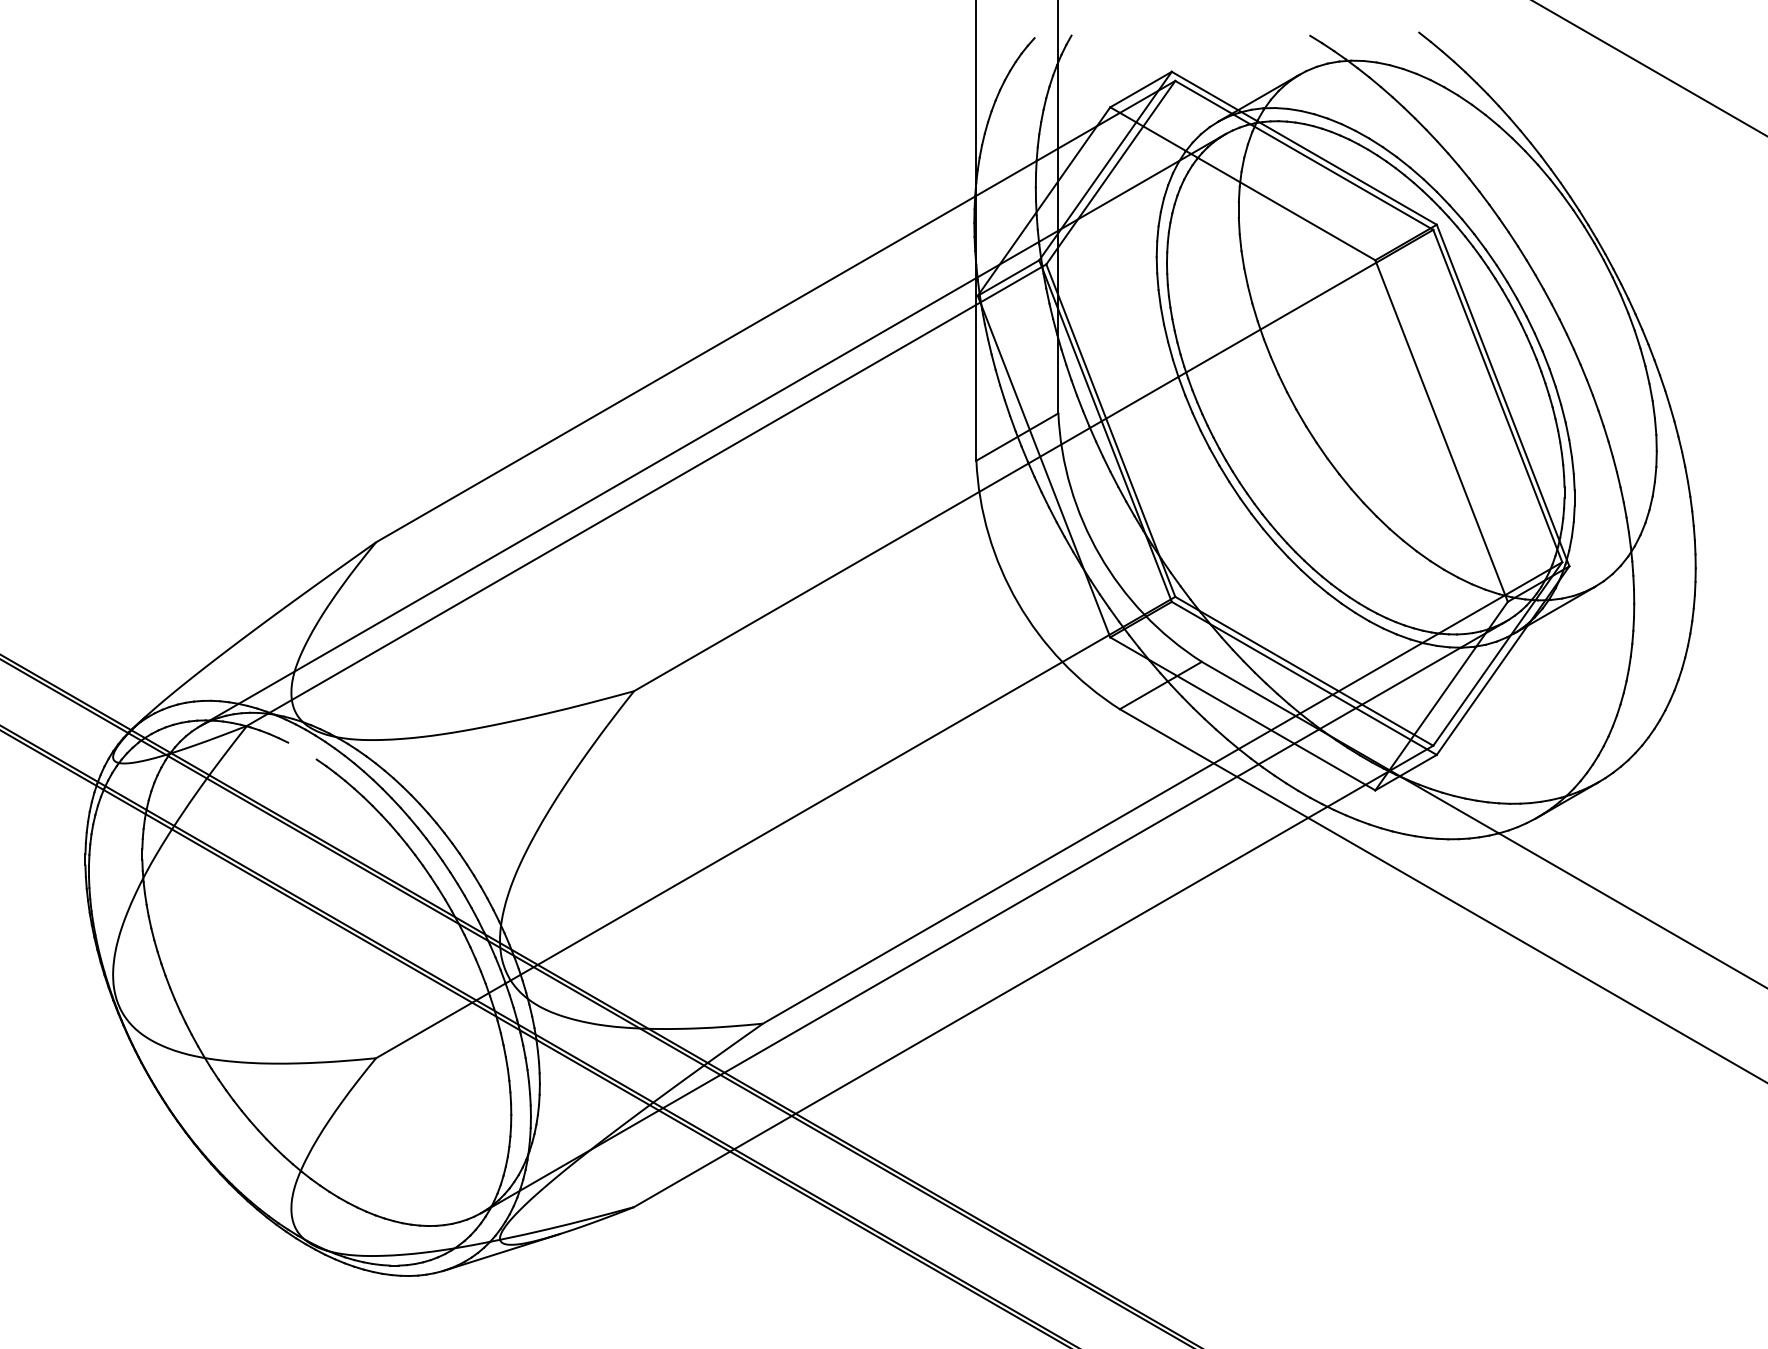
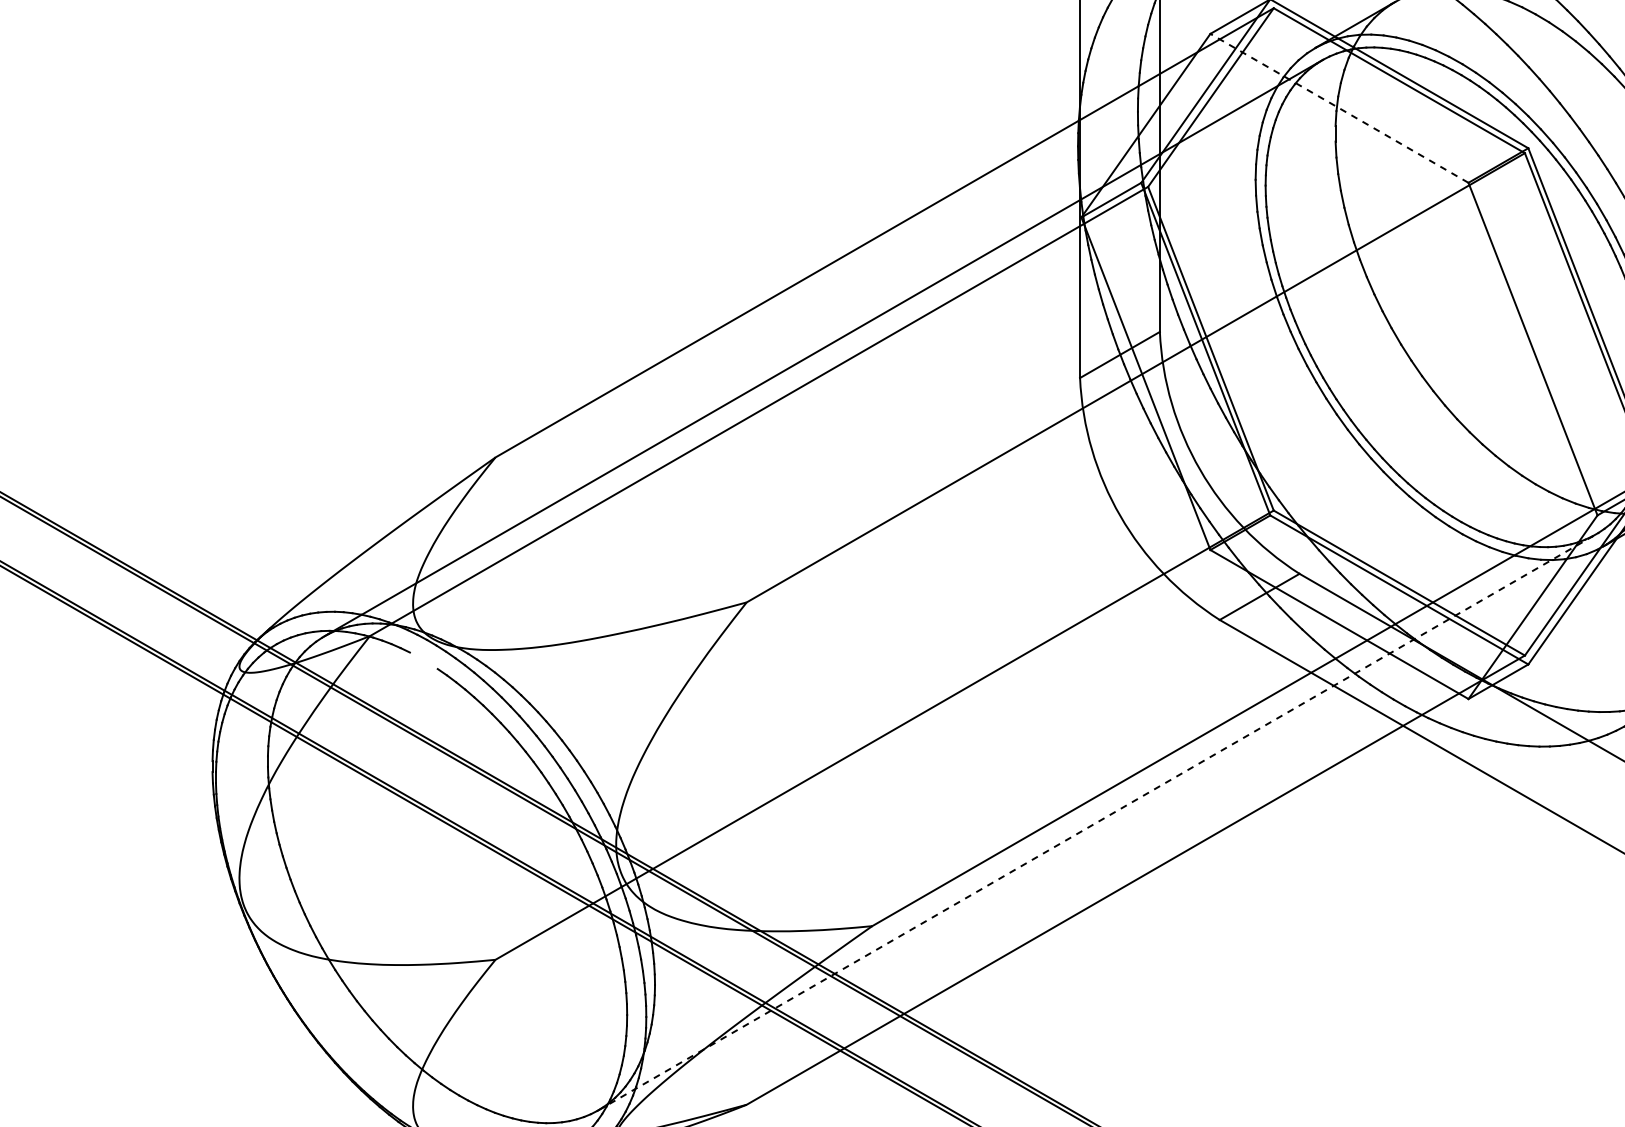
line: (1242, 183) -> (1339, 108), solid -> dashed
line: (994, 917) -> (1097, 822), solid -> dashed

